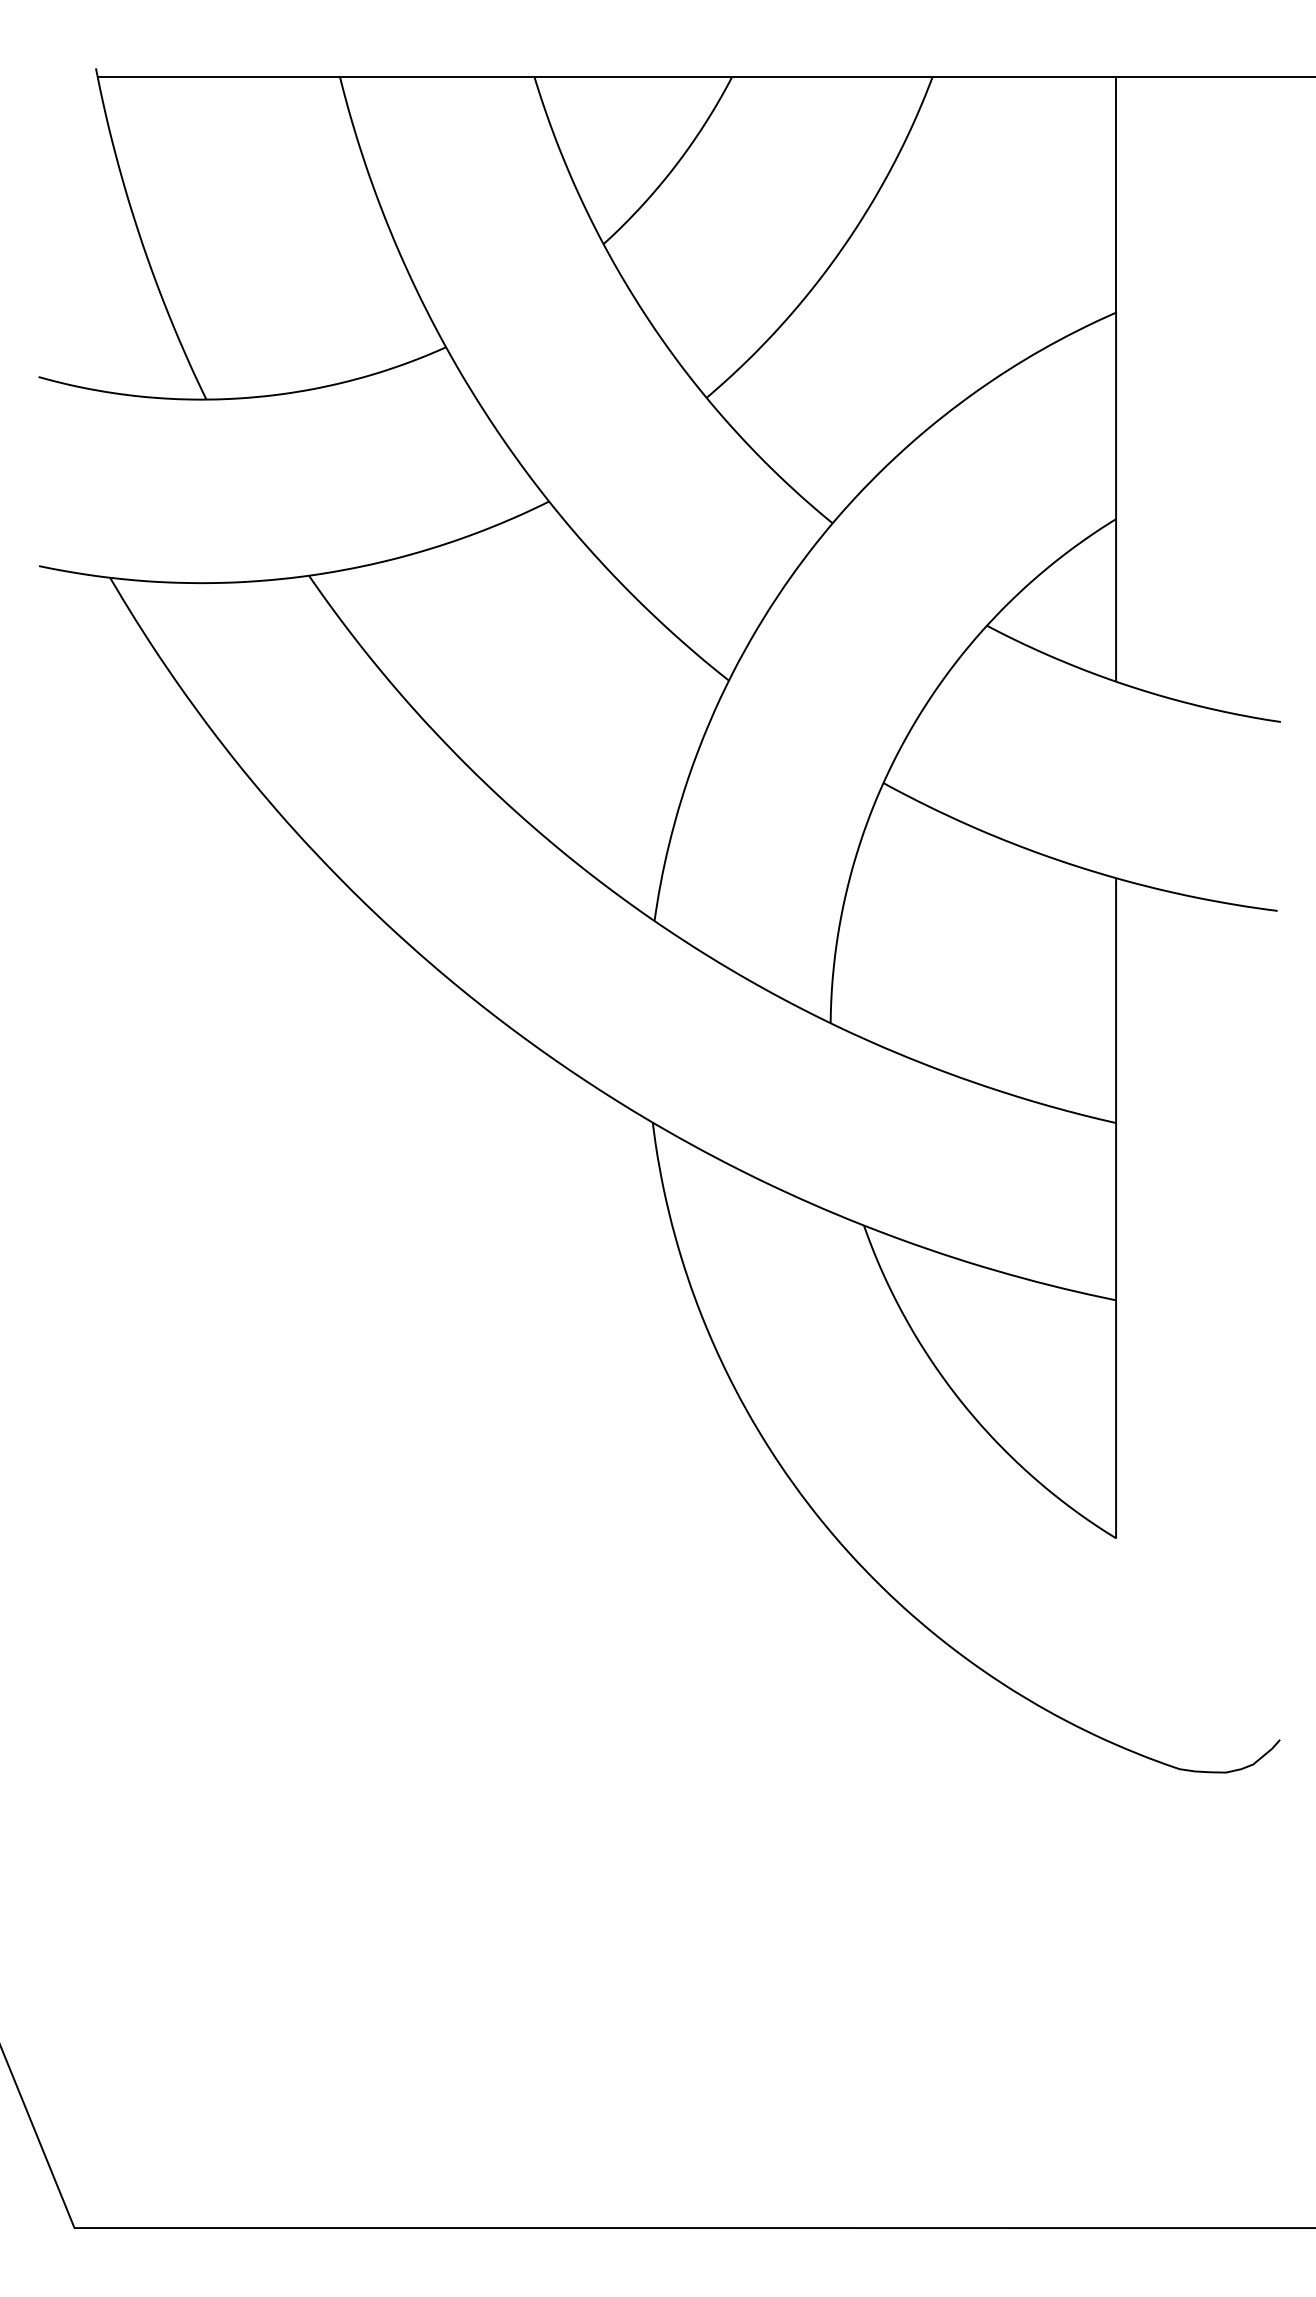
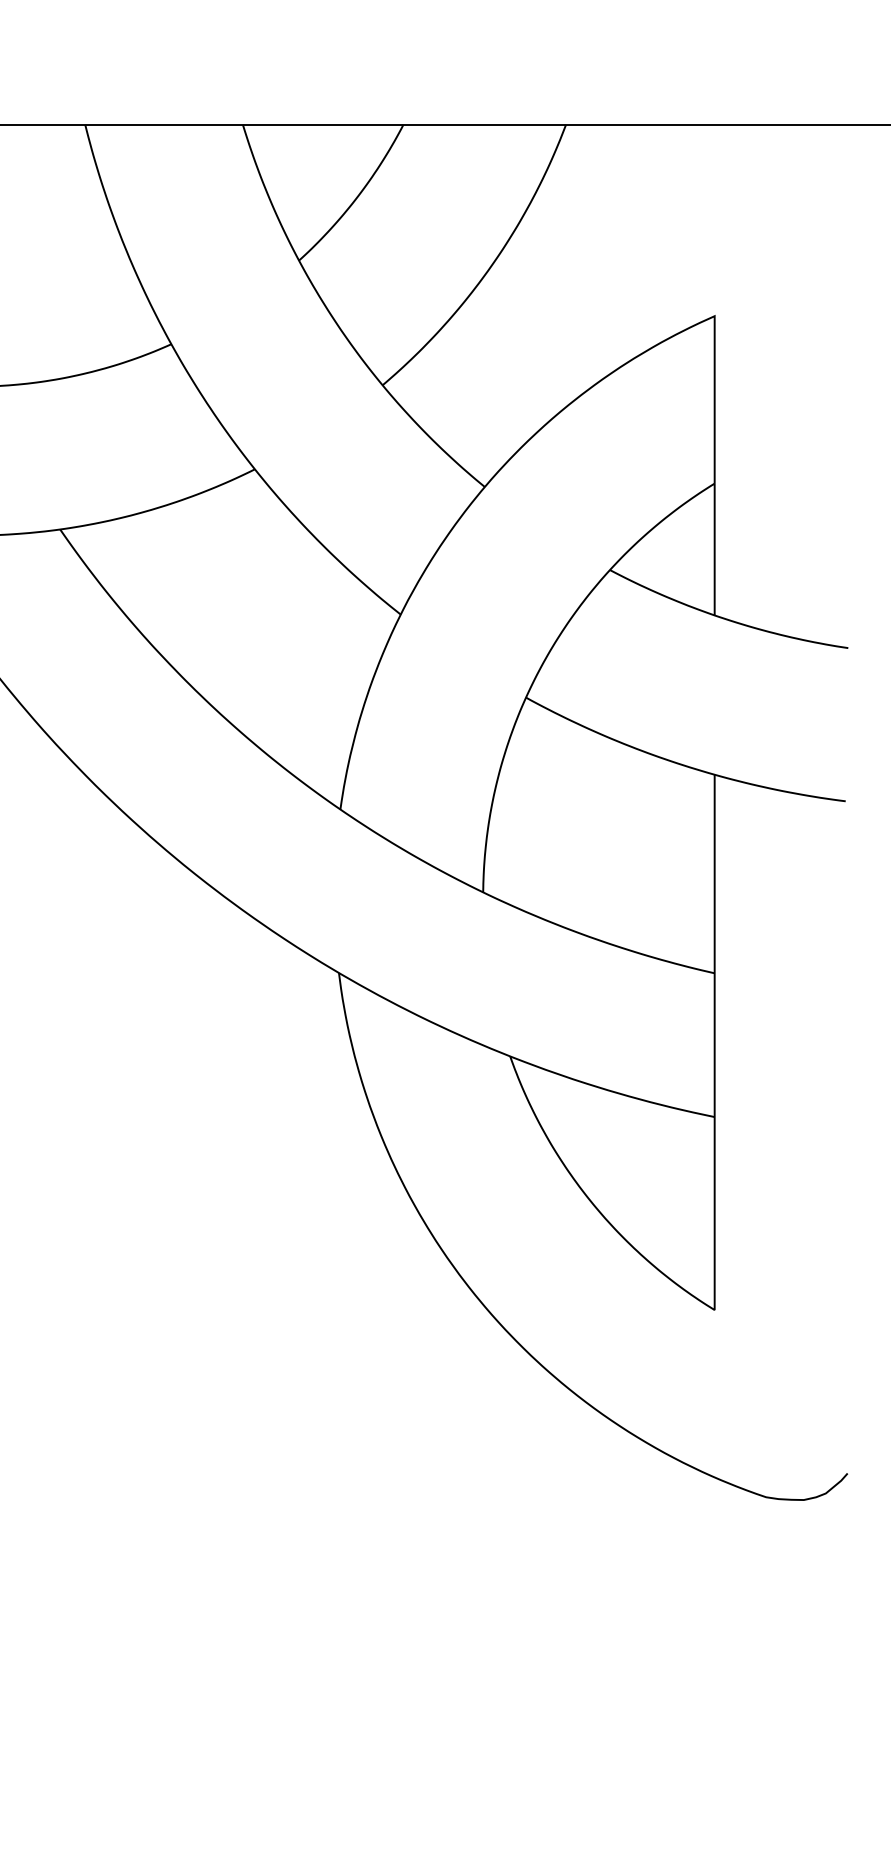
line: (1116, 194) -> (715, 220), removed

